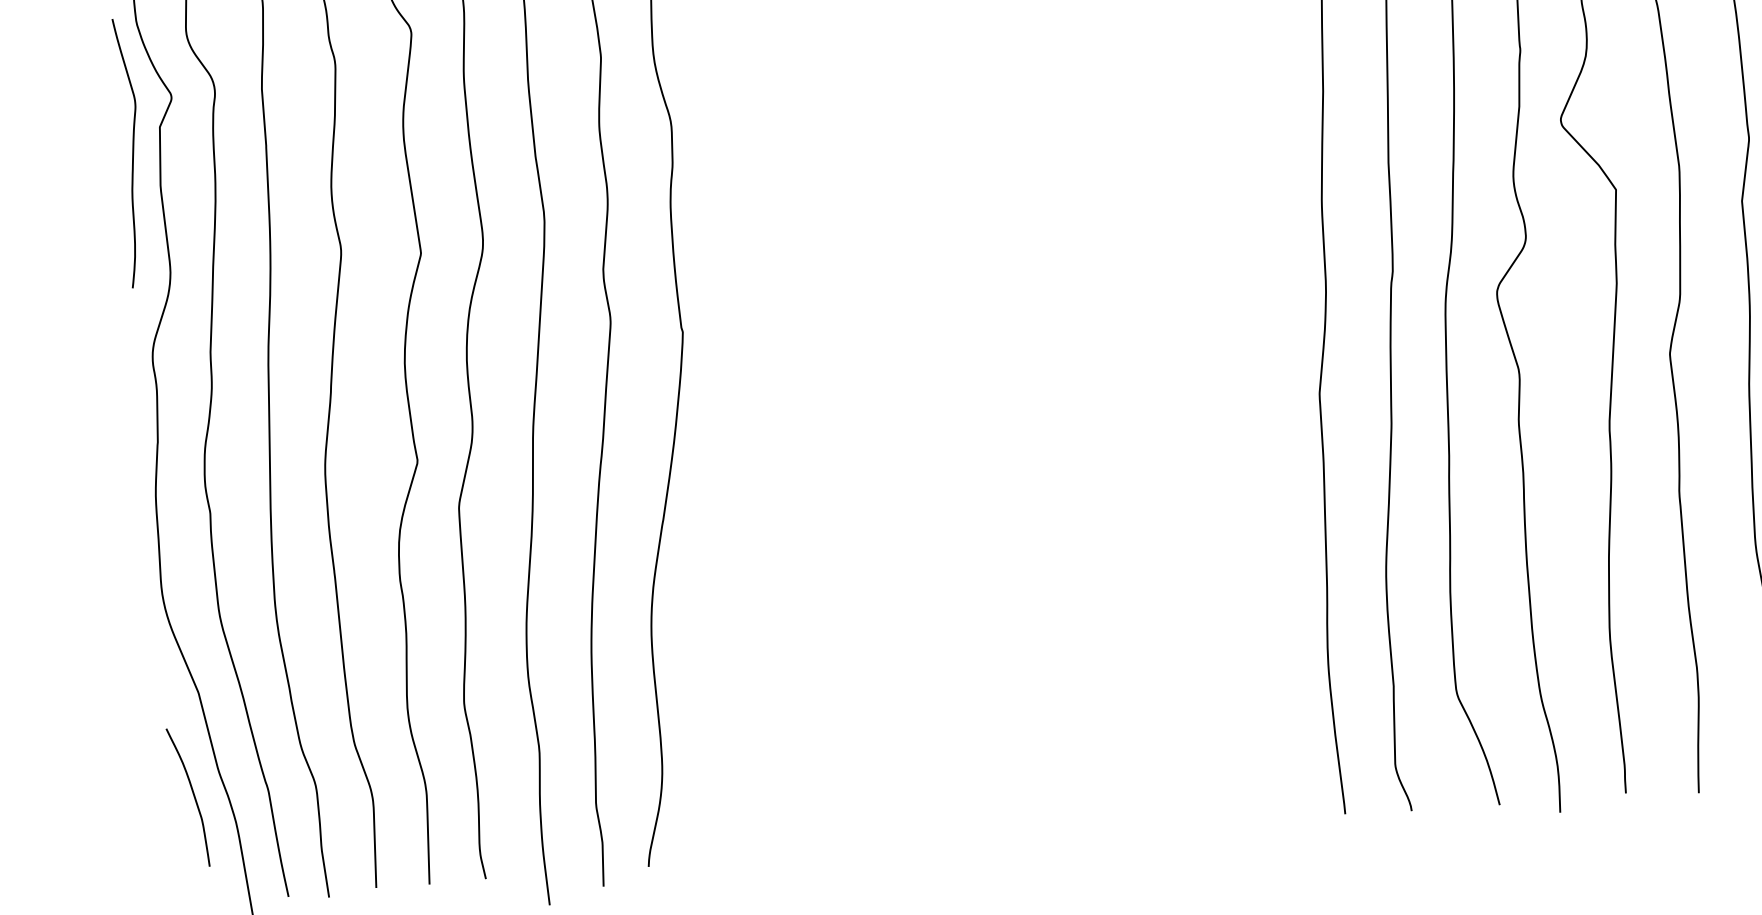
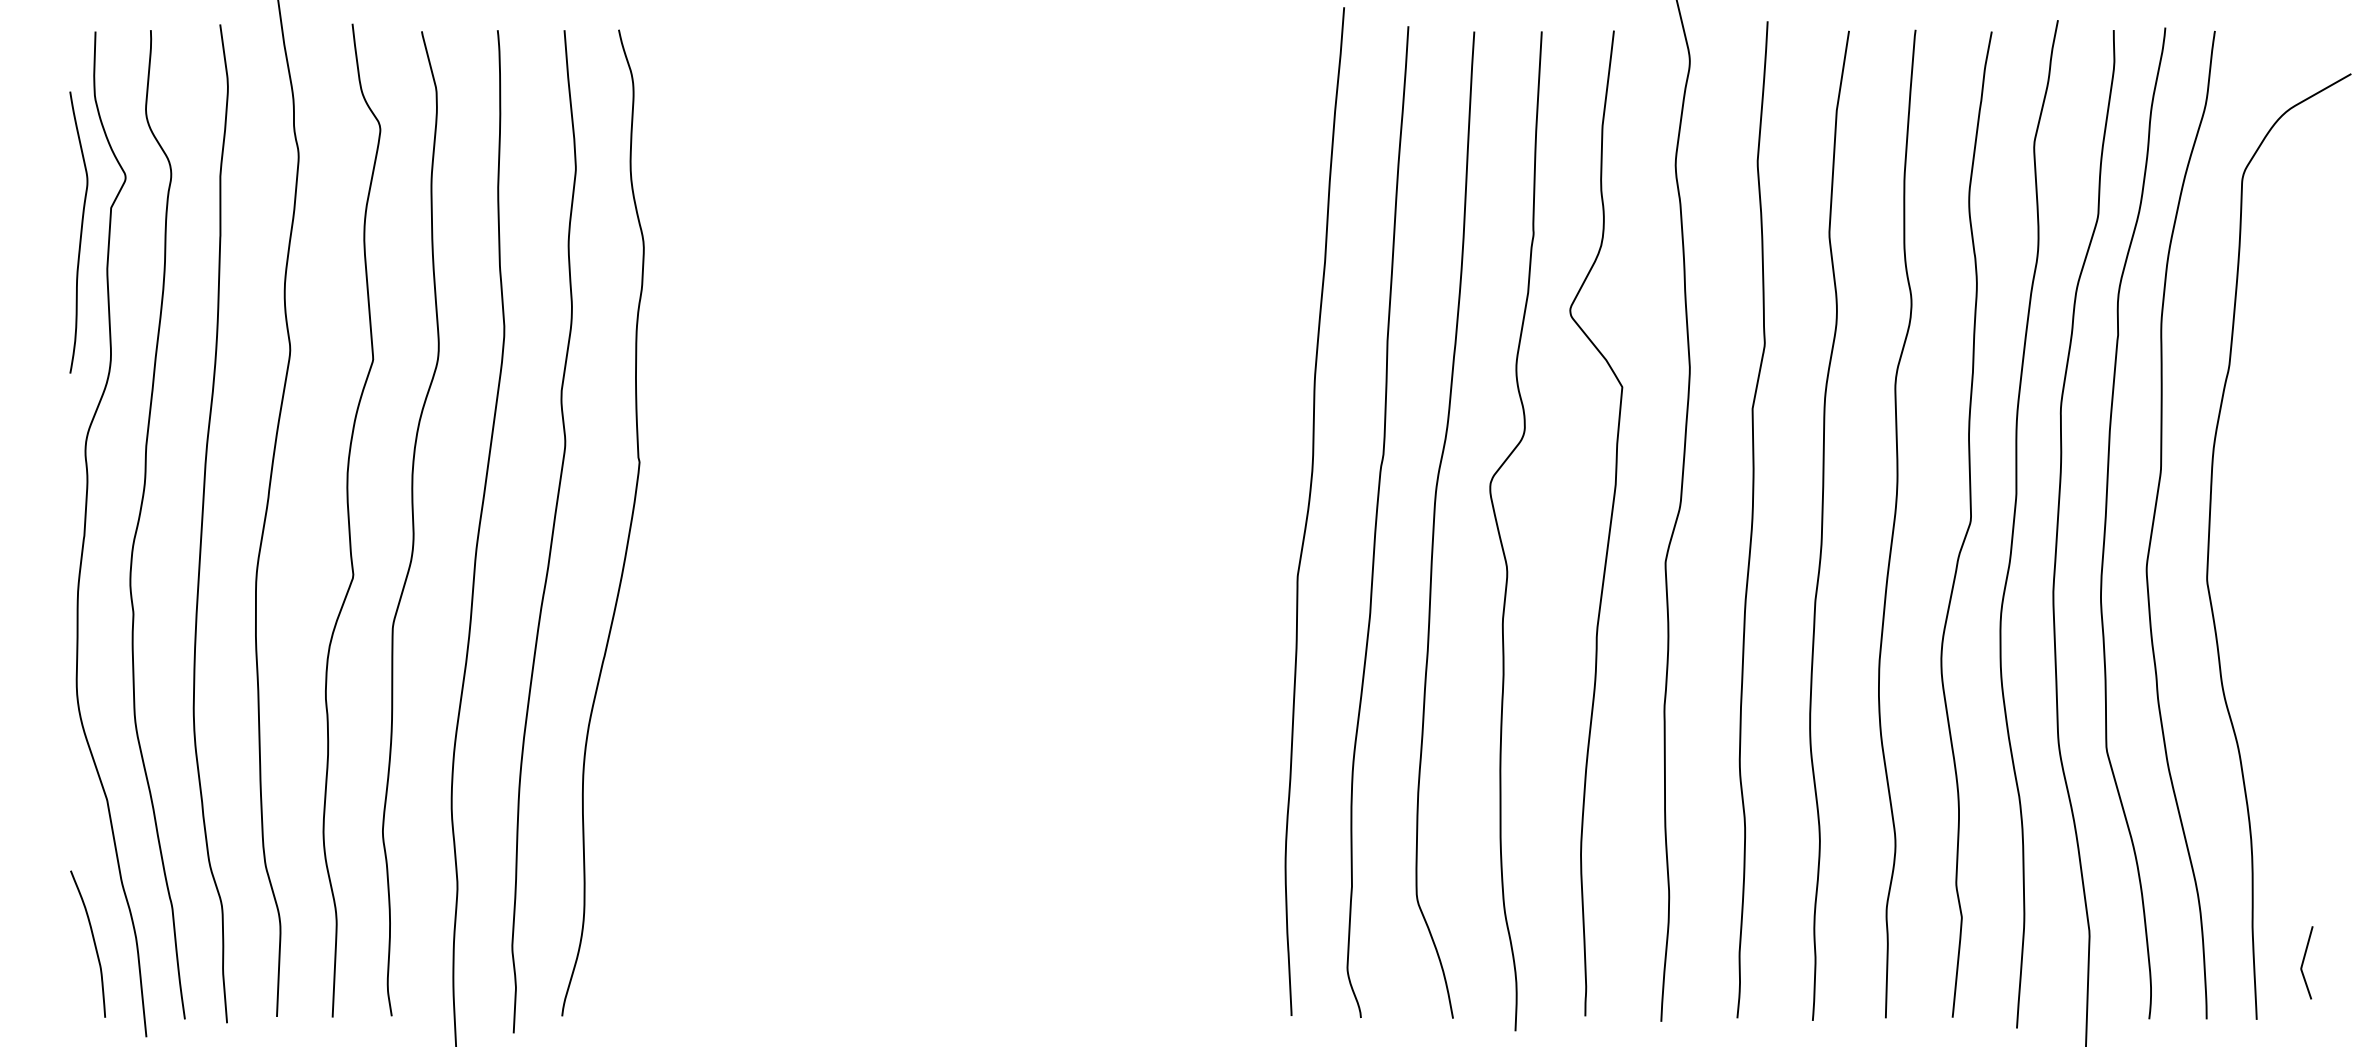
curve: (193, 795) -> (93, 942), moved

